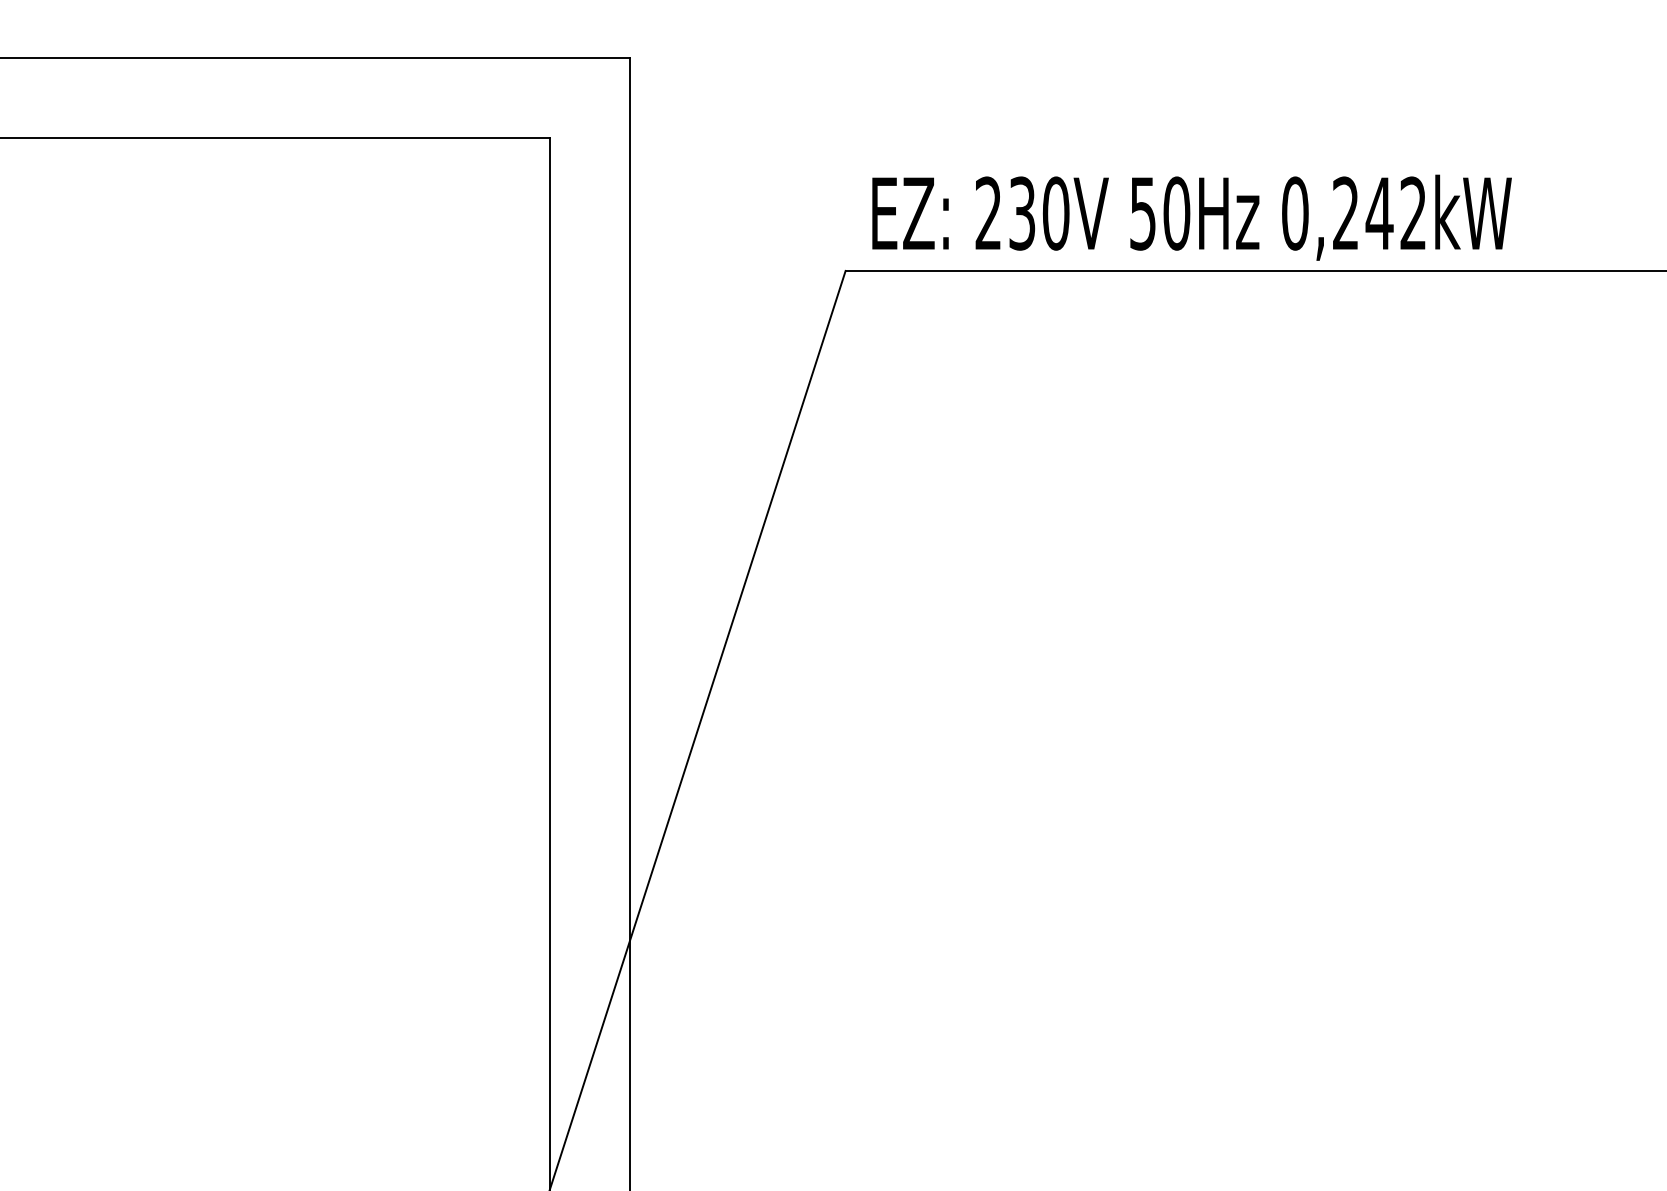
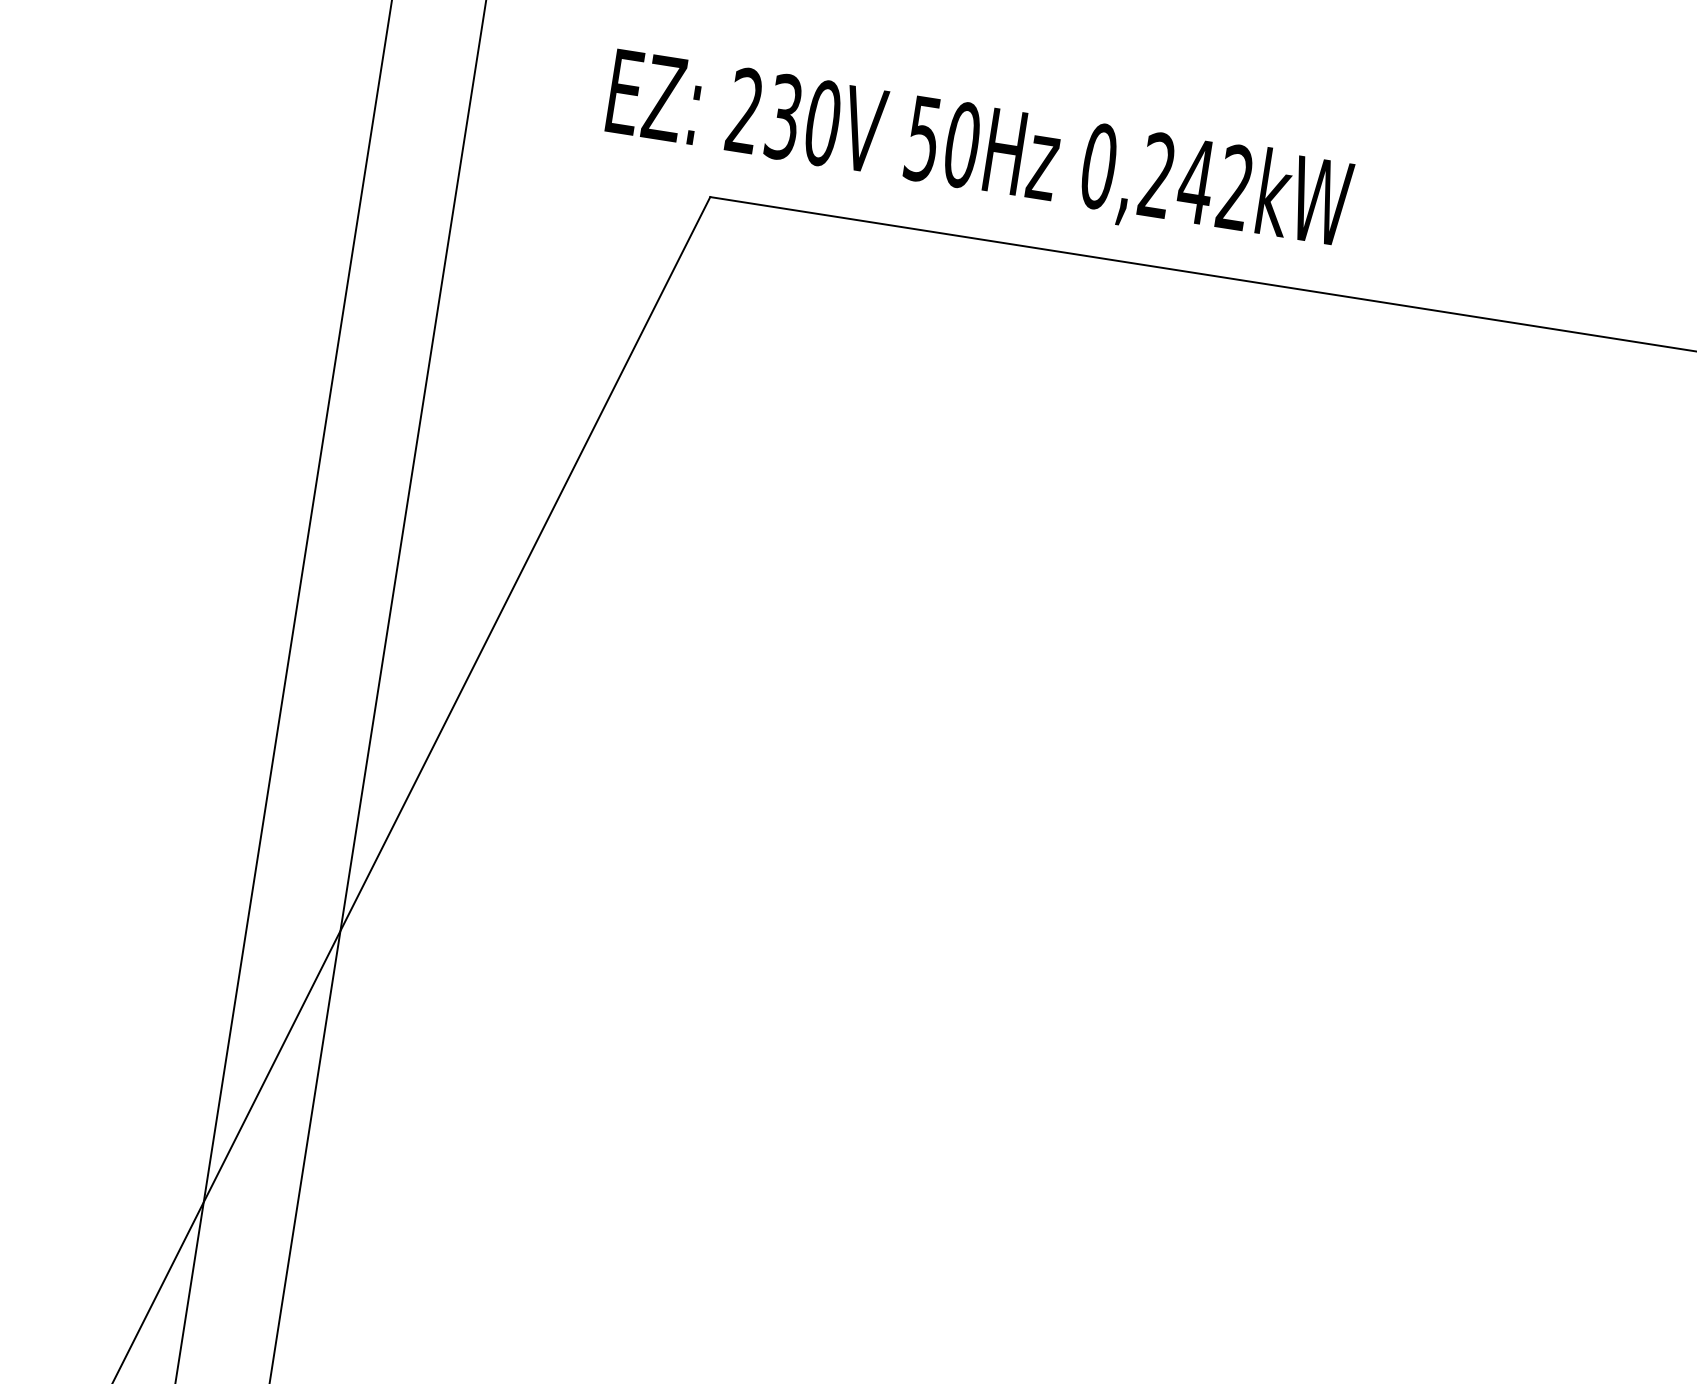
text: (1191, 217) -> (978, 152), moved

